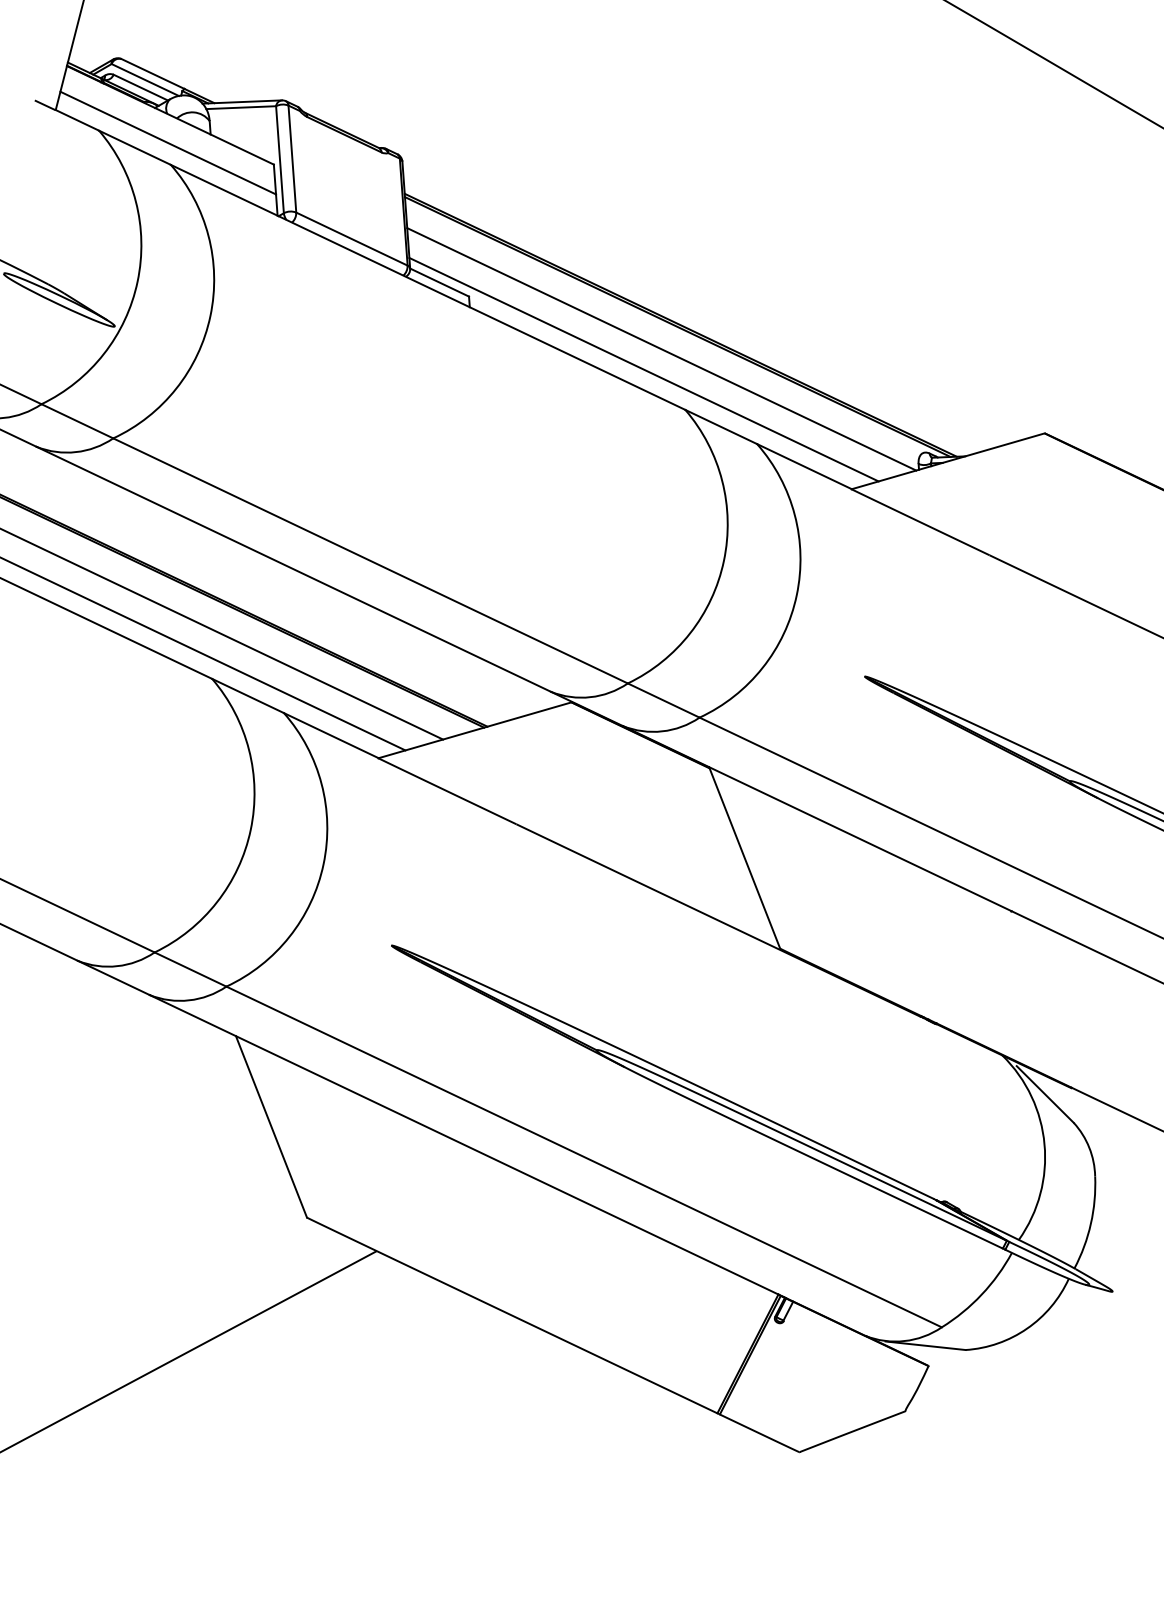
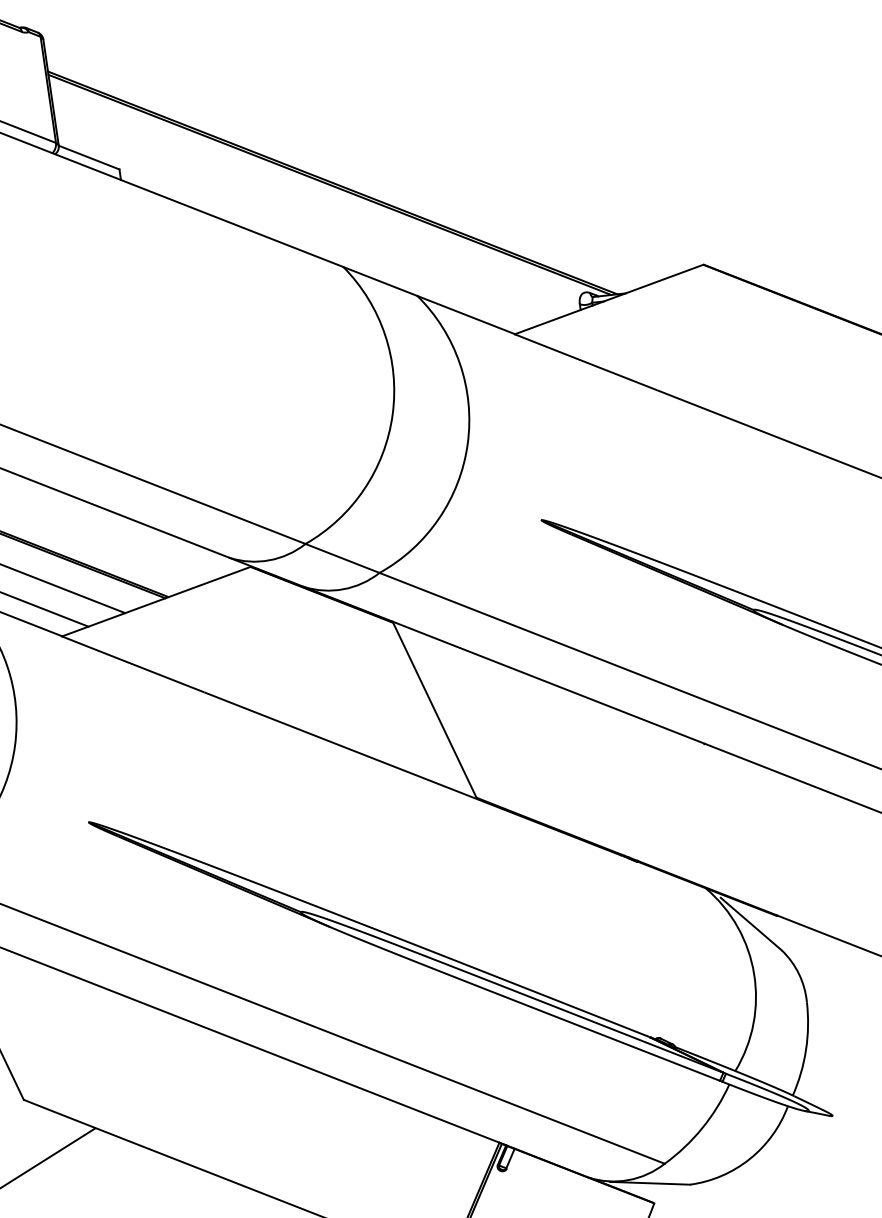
line: (661, 349) -> (315, 208), removed
line: (643, 369) -> (298, 229), removed

